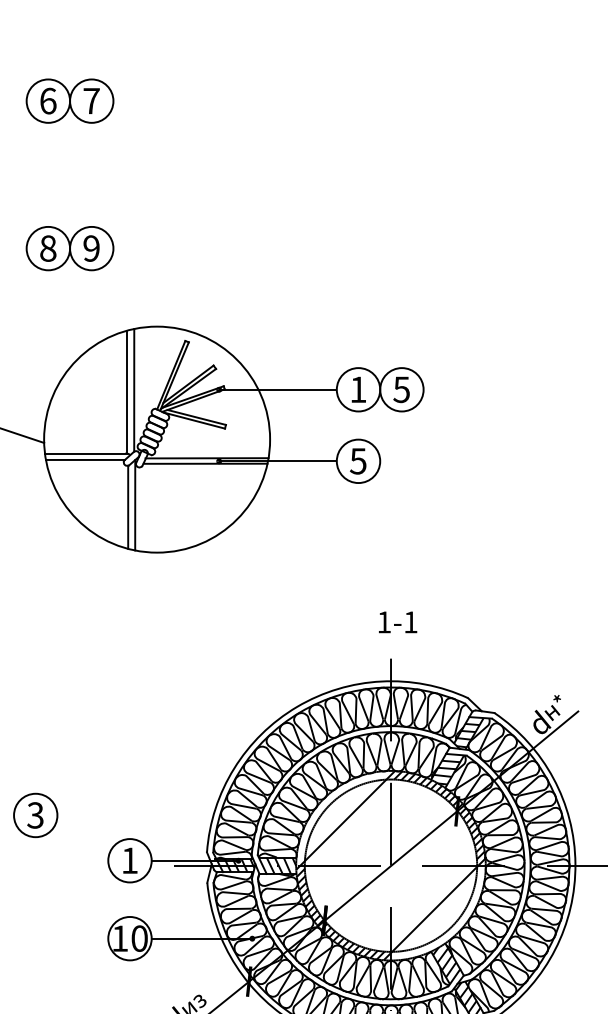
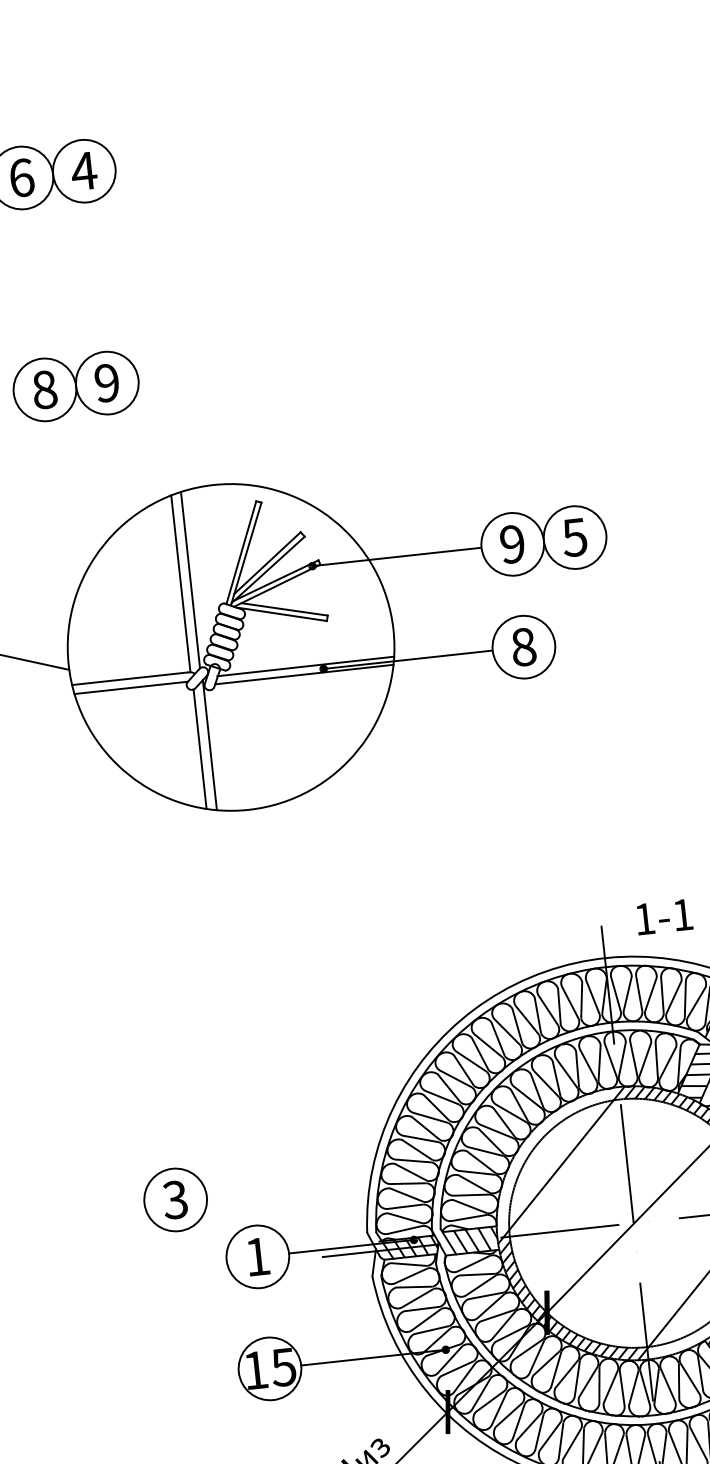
text: (91, 100) -> (83, 170), 7 -> 4
text: (358, 389) -> (512, 543), 1 -> 9
text: (357, 461) -> (522, 647), 5 -> 8
text: (398, 622) -> (665, 917), moved
part: (35, 815) -> (175, 1200), moved
text: (139, 938) -> (283, 1367), 10 -> 15

